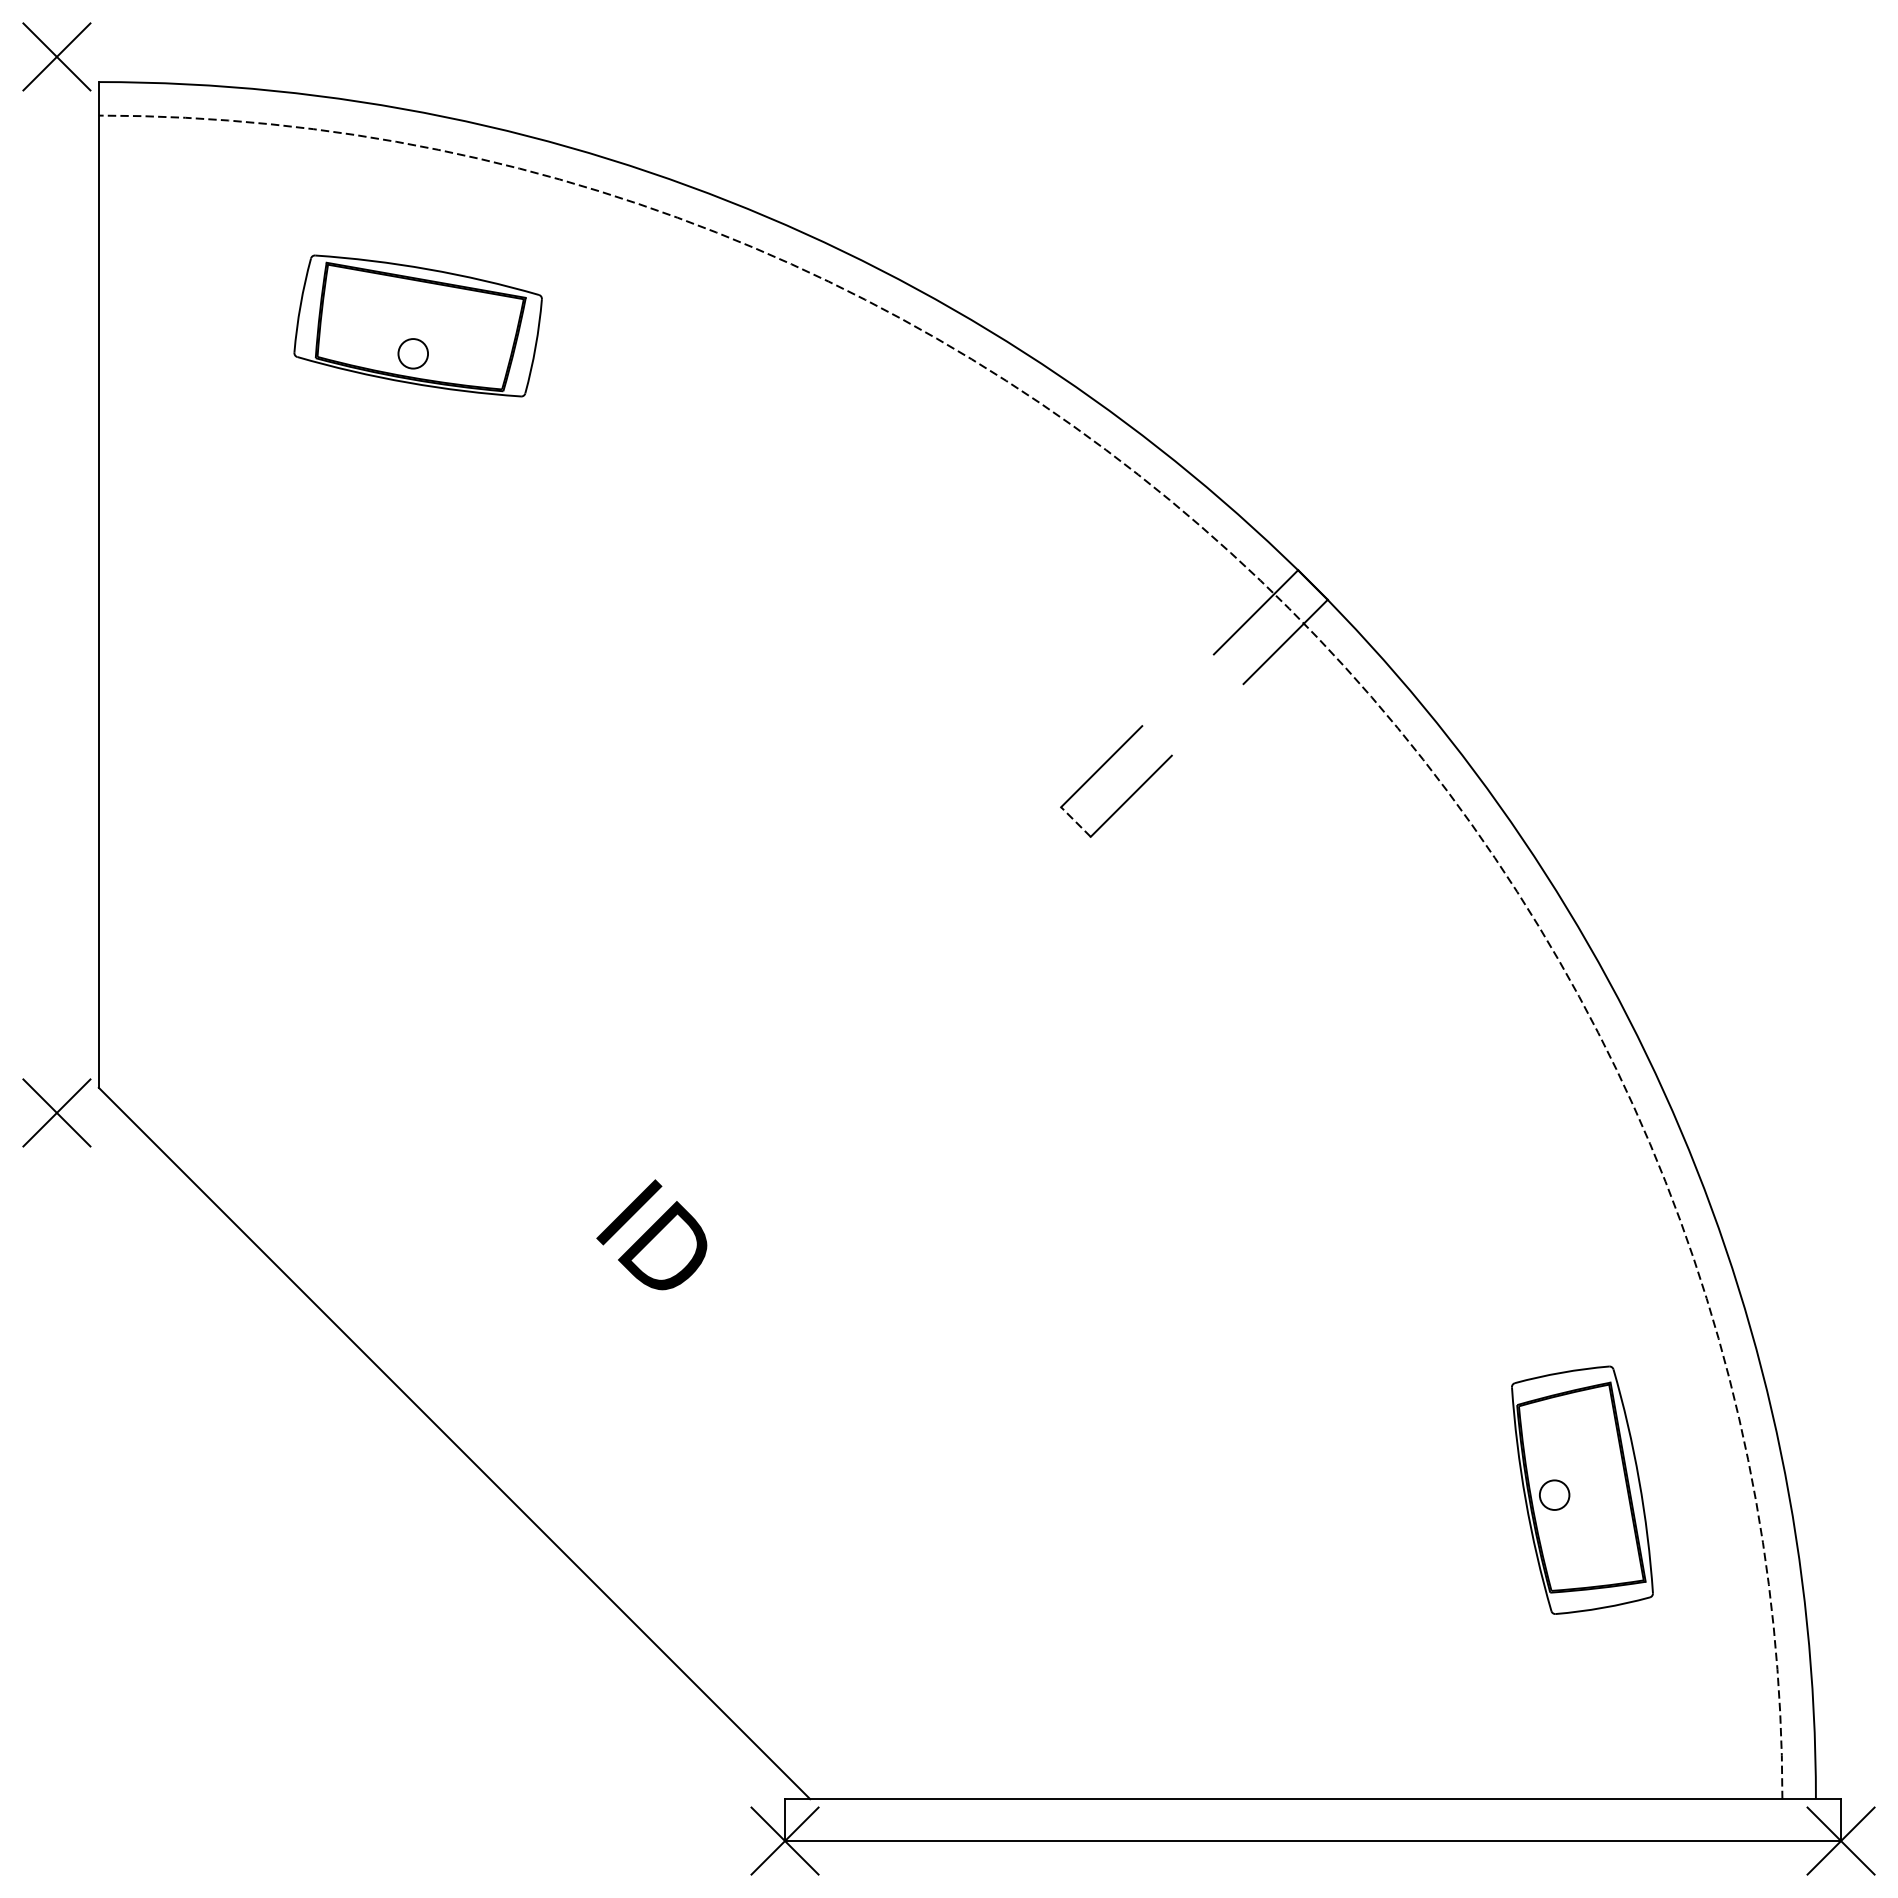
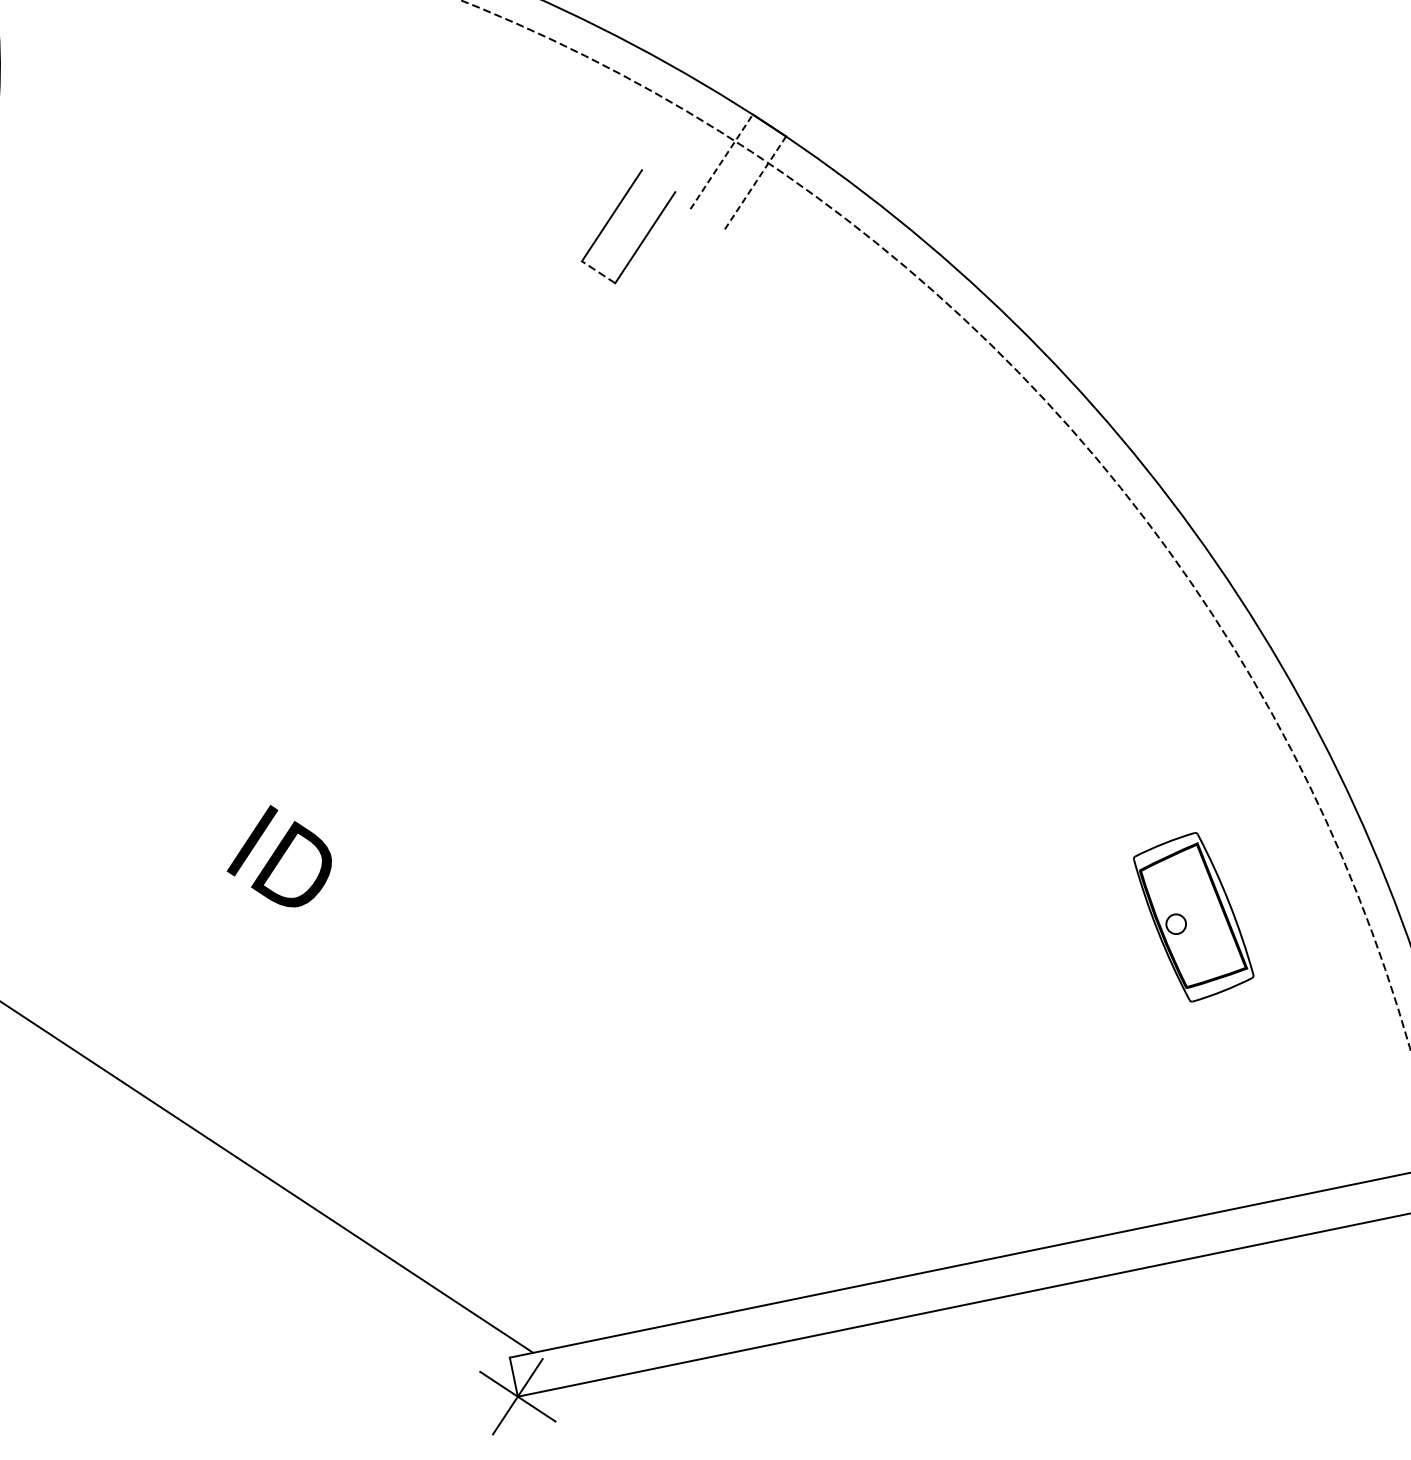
line: (1256, 612) -> (722, 161), solid -> dashed
line: (1285, 641) -> (754, 183), solid -> dashed
part: (1102, 767) -> (612, 216), moved
part: (1582, 1489) -> (1193, 916), size x0.7

